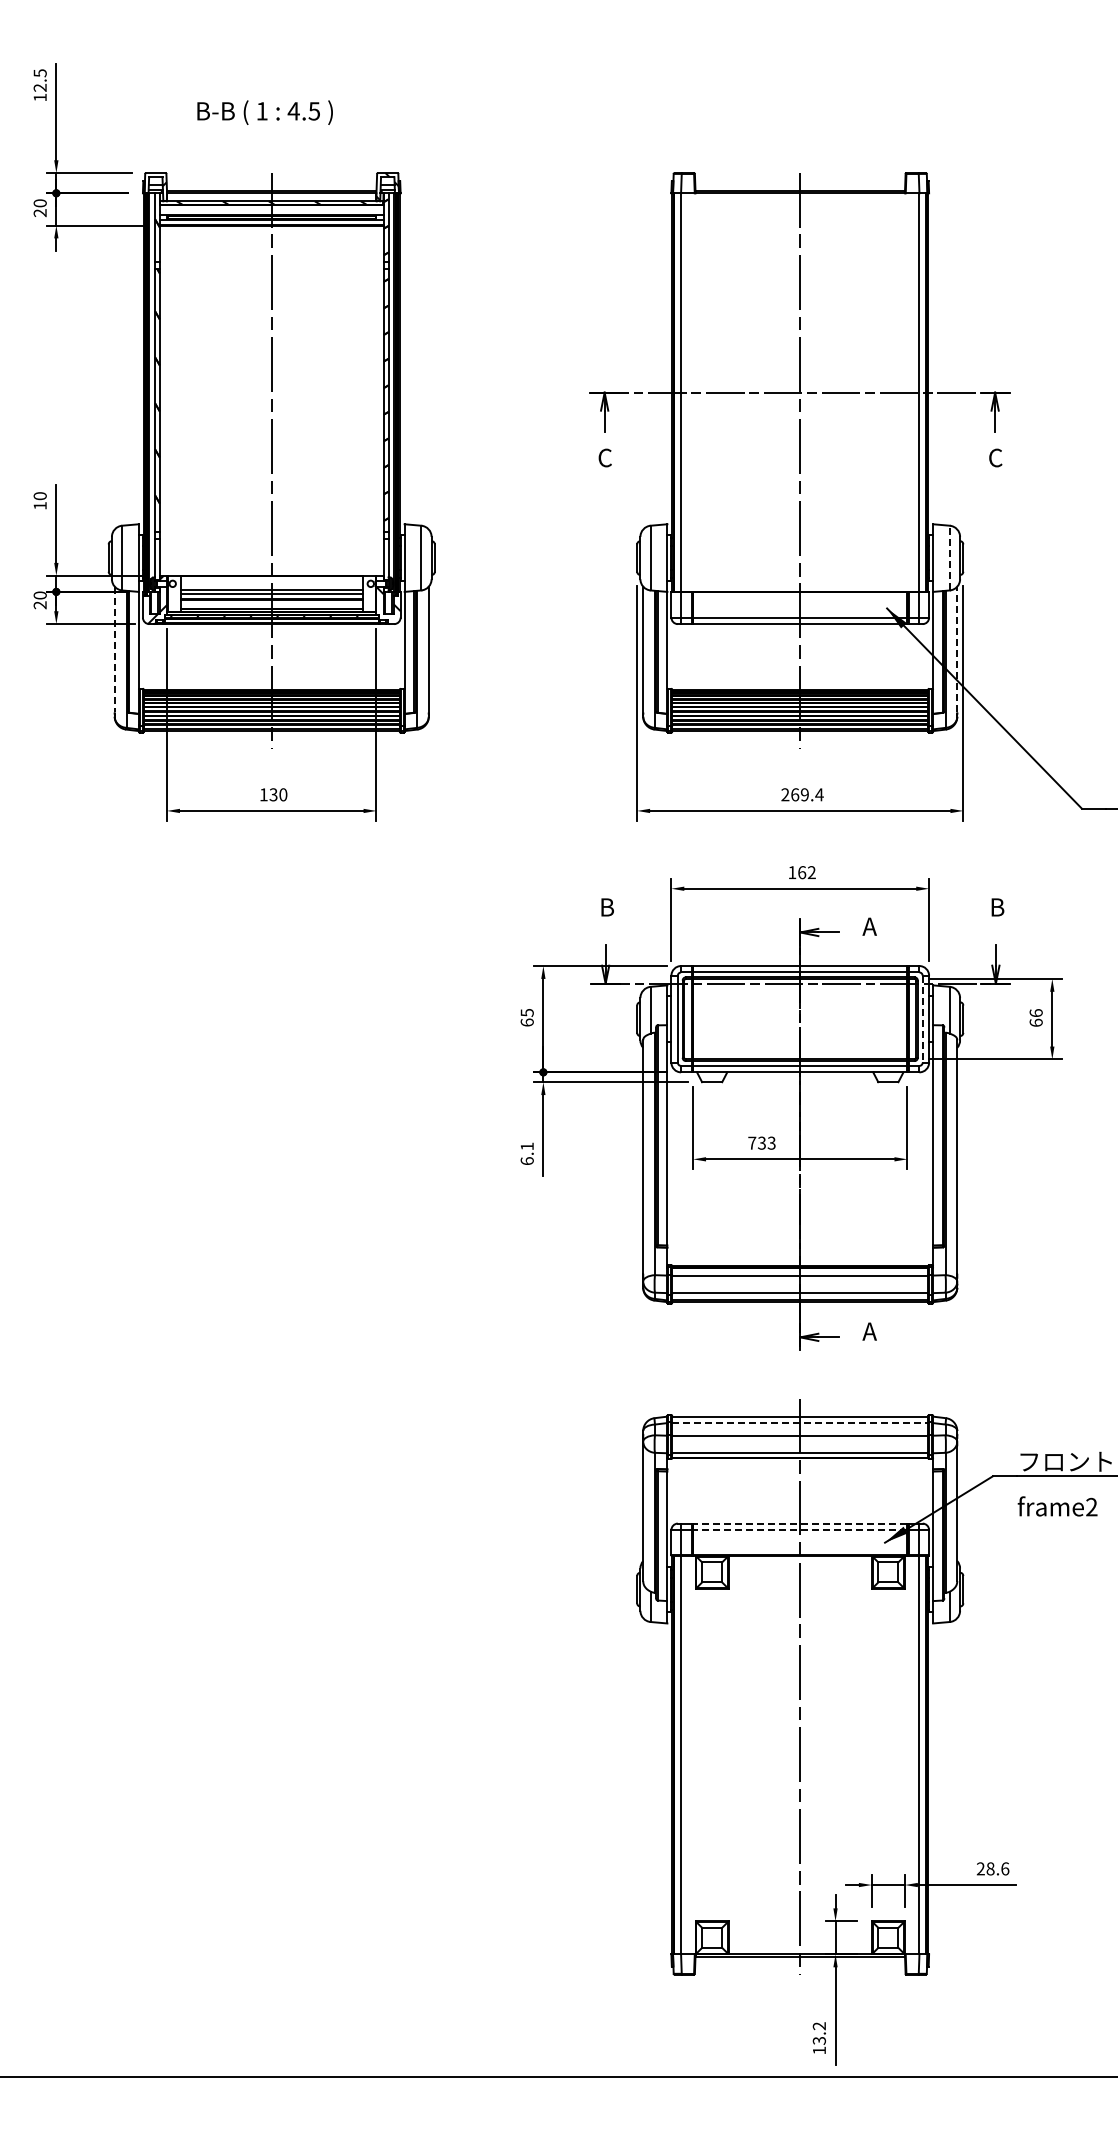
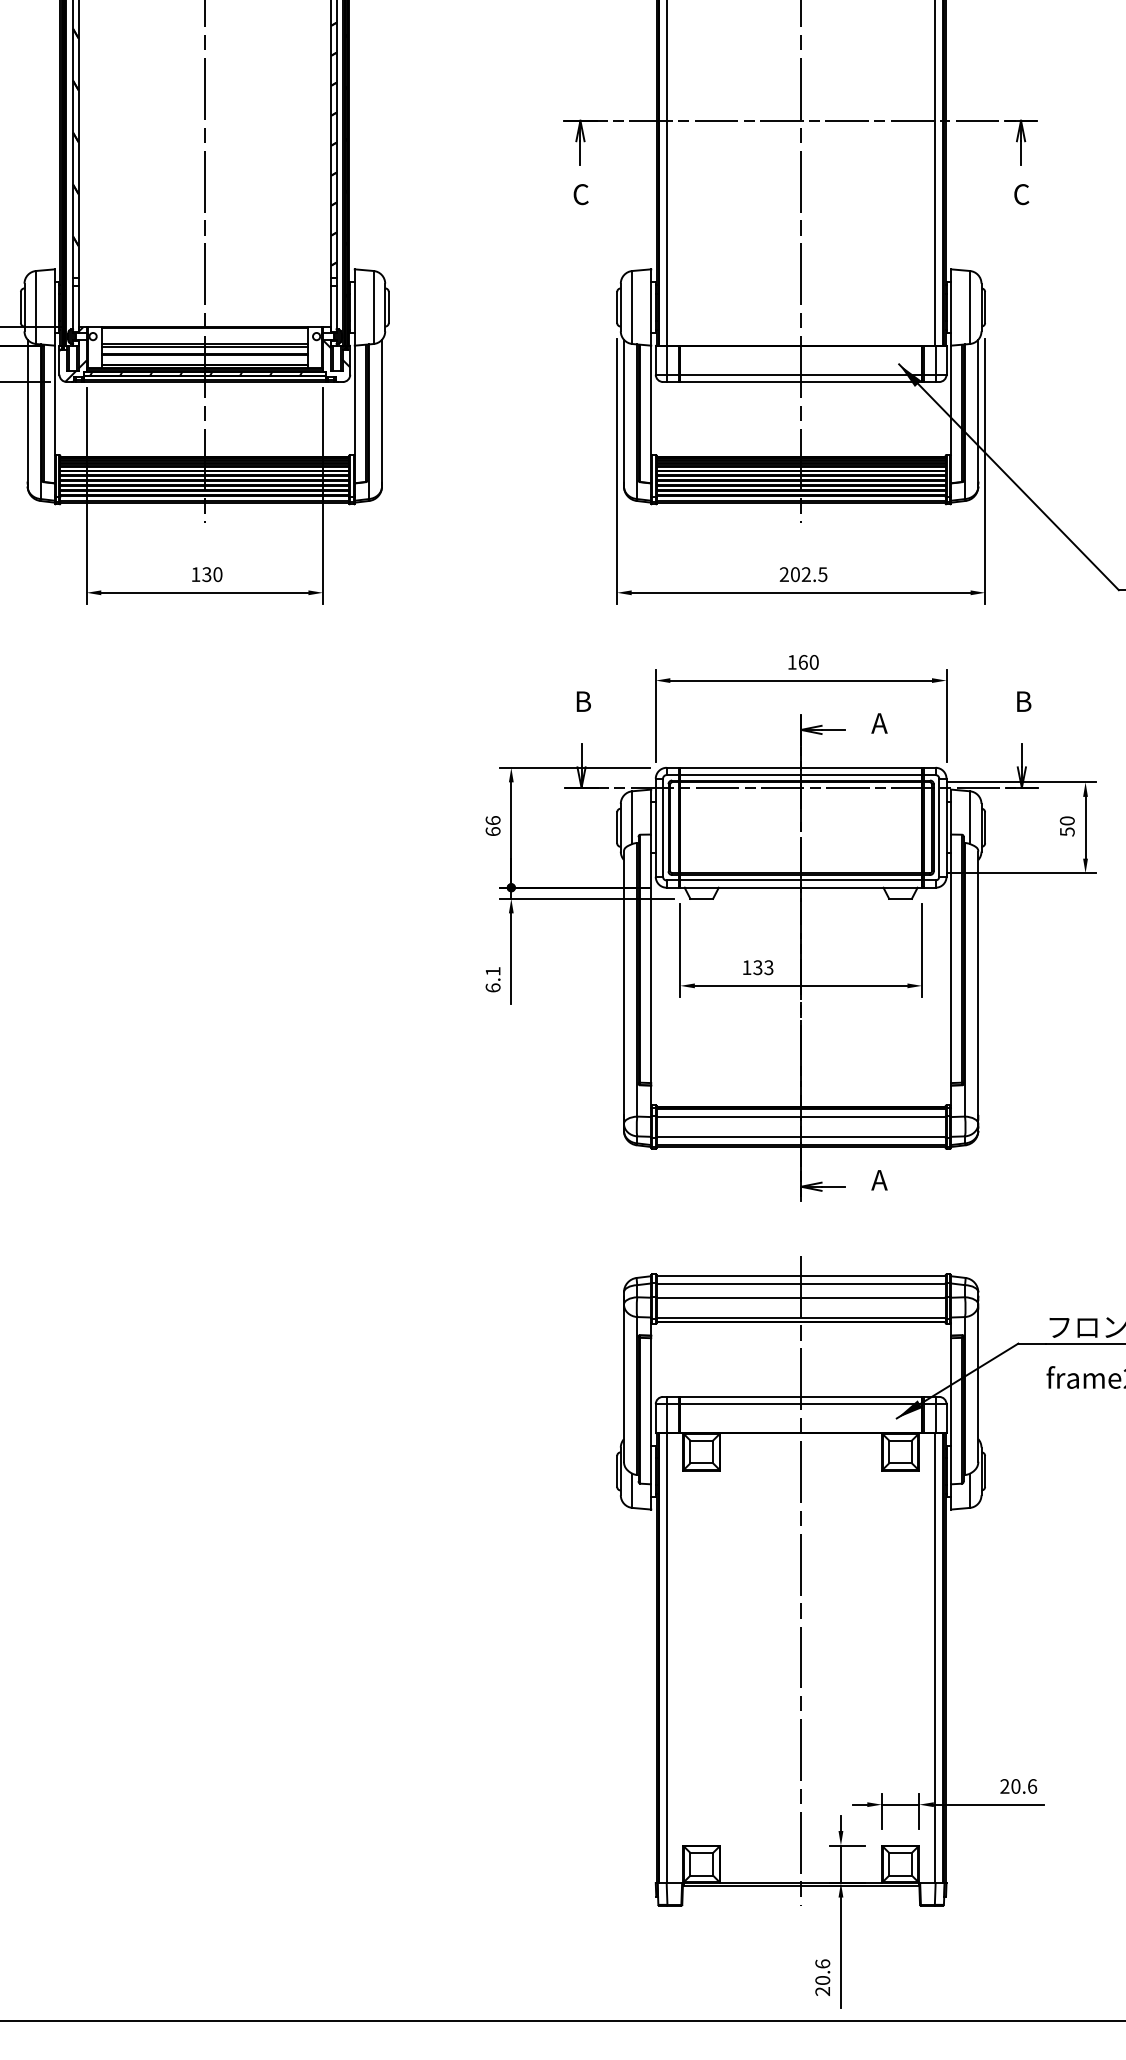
line: (949, 557) -> (969, 306), dashed -> solid
line: (114, 649) -> (27, 410), dashed -> solid
line: (957, 649) -> (978, 410), dashed -> solid
text: (807, 794) -> (809, 574), 269.4 -> 202.5
text: (811, 872) -> (813, 662), 162 -> 160
text: (526, 1012) -> (492, 820), 65 -> 66
text: (1035, 1017) -> (1066, 825), 66 -> 50
line: (922, 1019) -> (939, 828), dashed -> solid
text: (752, 1142) -> (747, 966), 733 -> 133
line: (800, 1423) -> (801, 1283), dashed -> solid
line: (799, 1523) -> (800, 1396), dashed -> solid
line: (799, 1530) -> (800, 1404), dashed -> solid
text: (990, 1868) -> (1015, 1786), 28.6 -> 20.6
text: (818, 2038) -> (821, 1977), 13.2 -> 20.6

